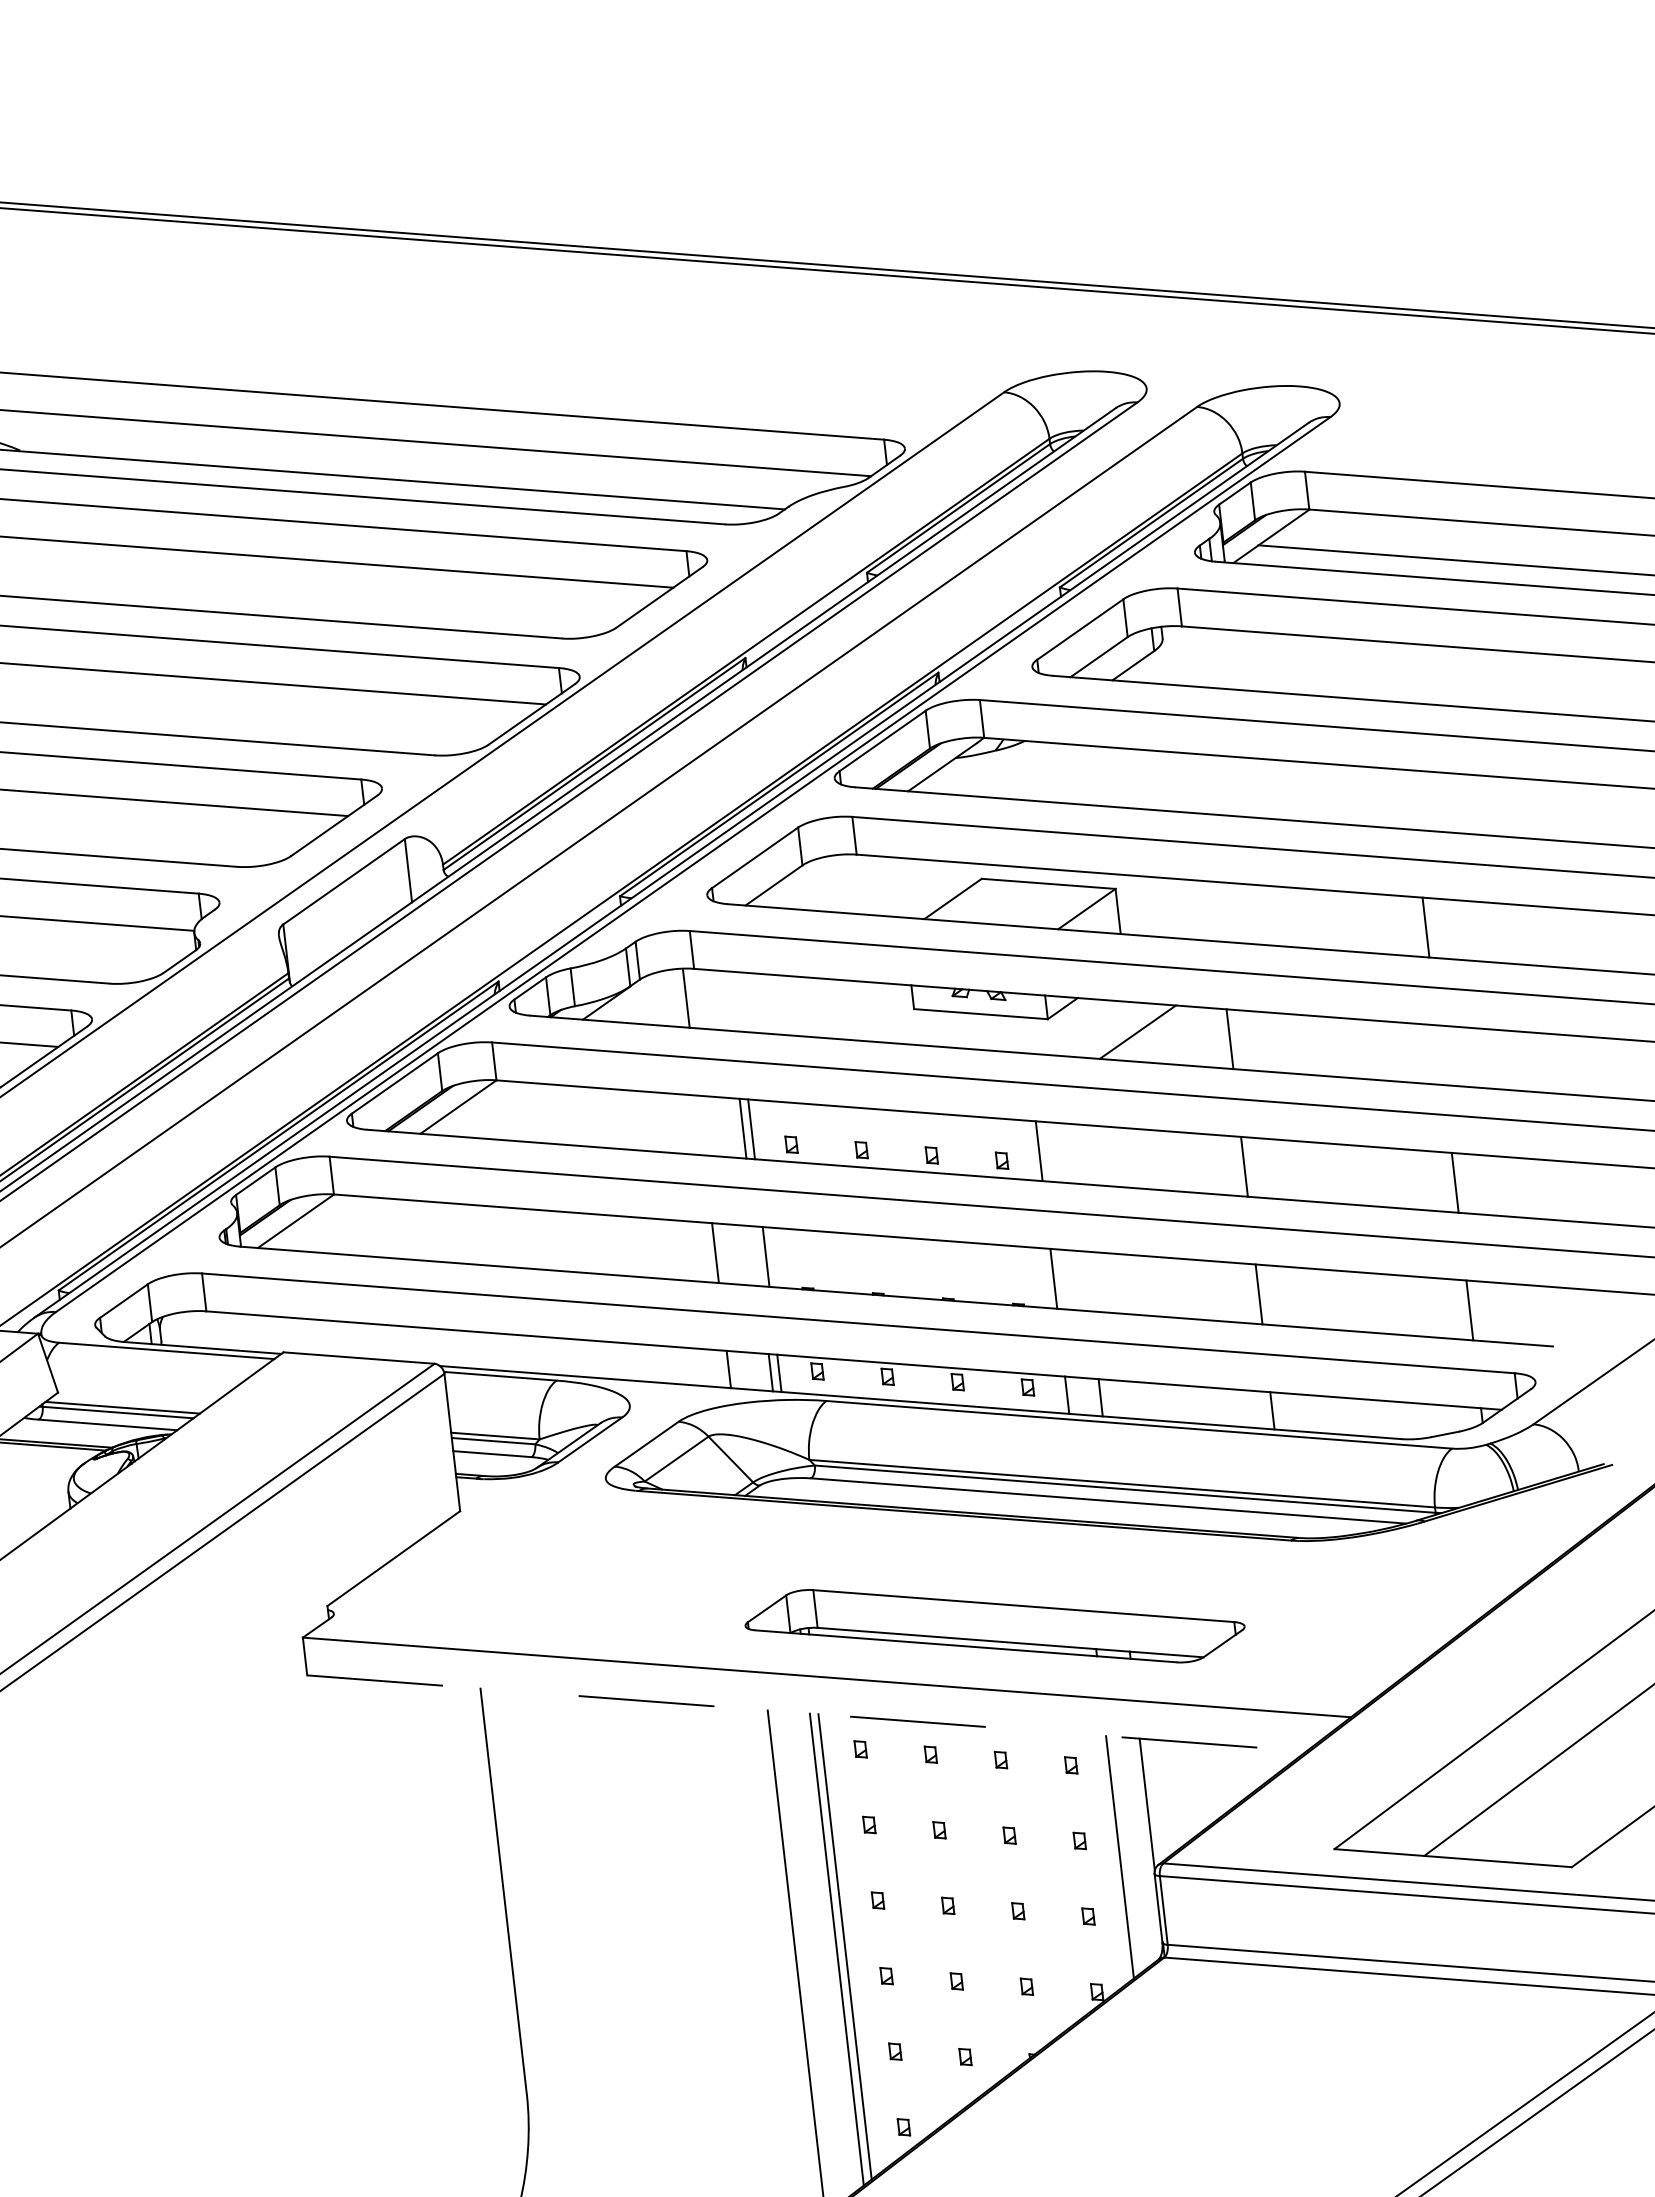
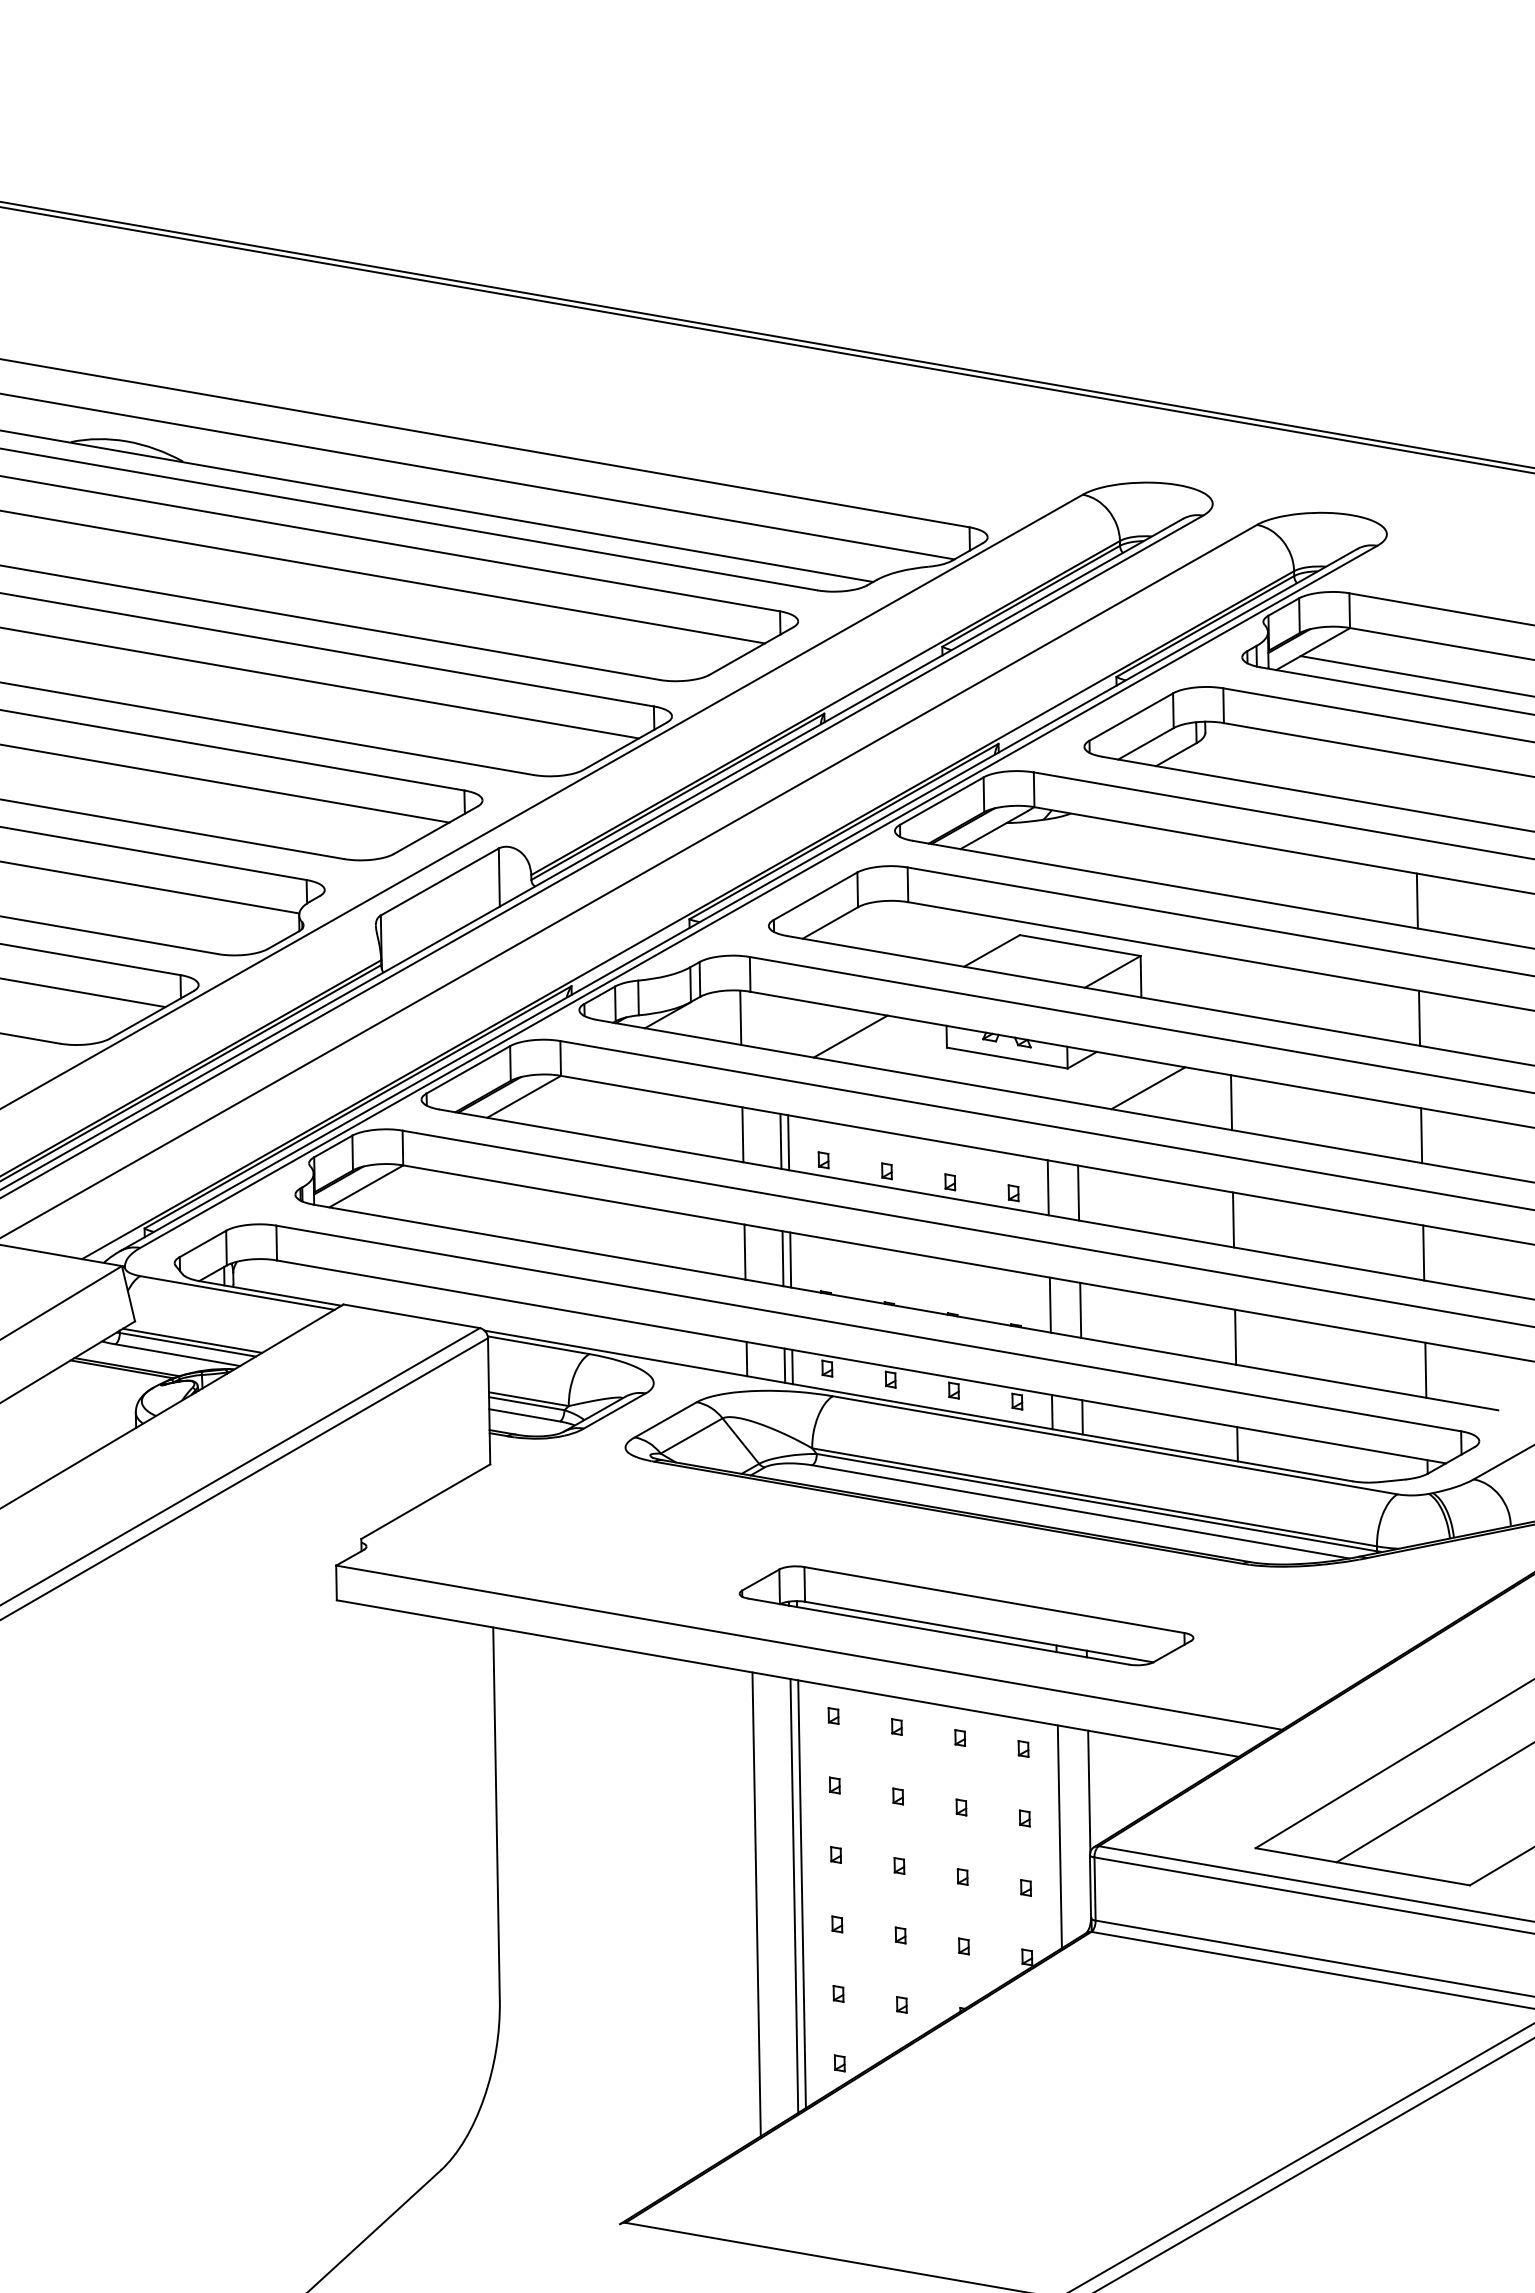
line: (1410, 799) -> (1416, 900), added
line: (807, 1007) -> (850, 1036), added
line: (1440, 1055) -> (1421, 1135), added
line: (700, 1125) -> (742, 1134), added
line: (1072, 1153) -> (1078, 1192), added
line: (757, 1256) -> (782, 1258), added
line: (1087, 1280) -> (1080, 1309), added
line: (806, 1713) -> (787, 1678), dashed -> solid

